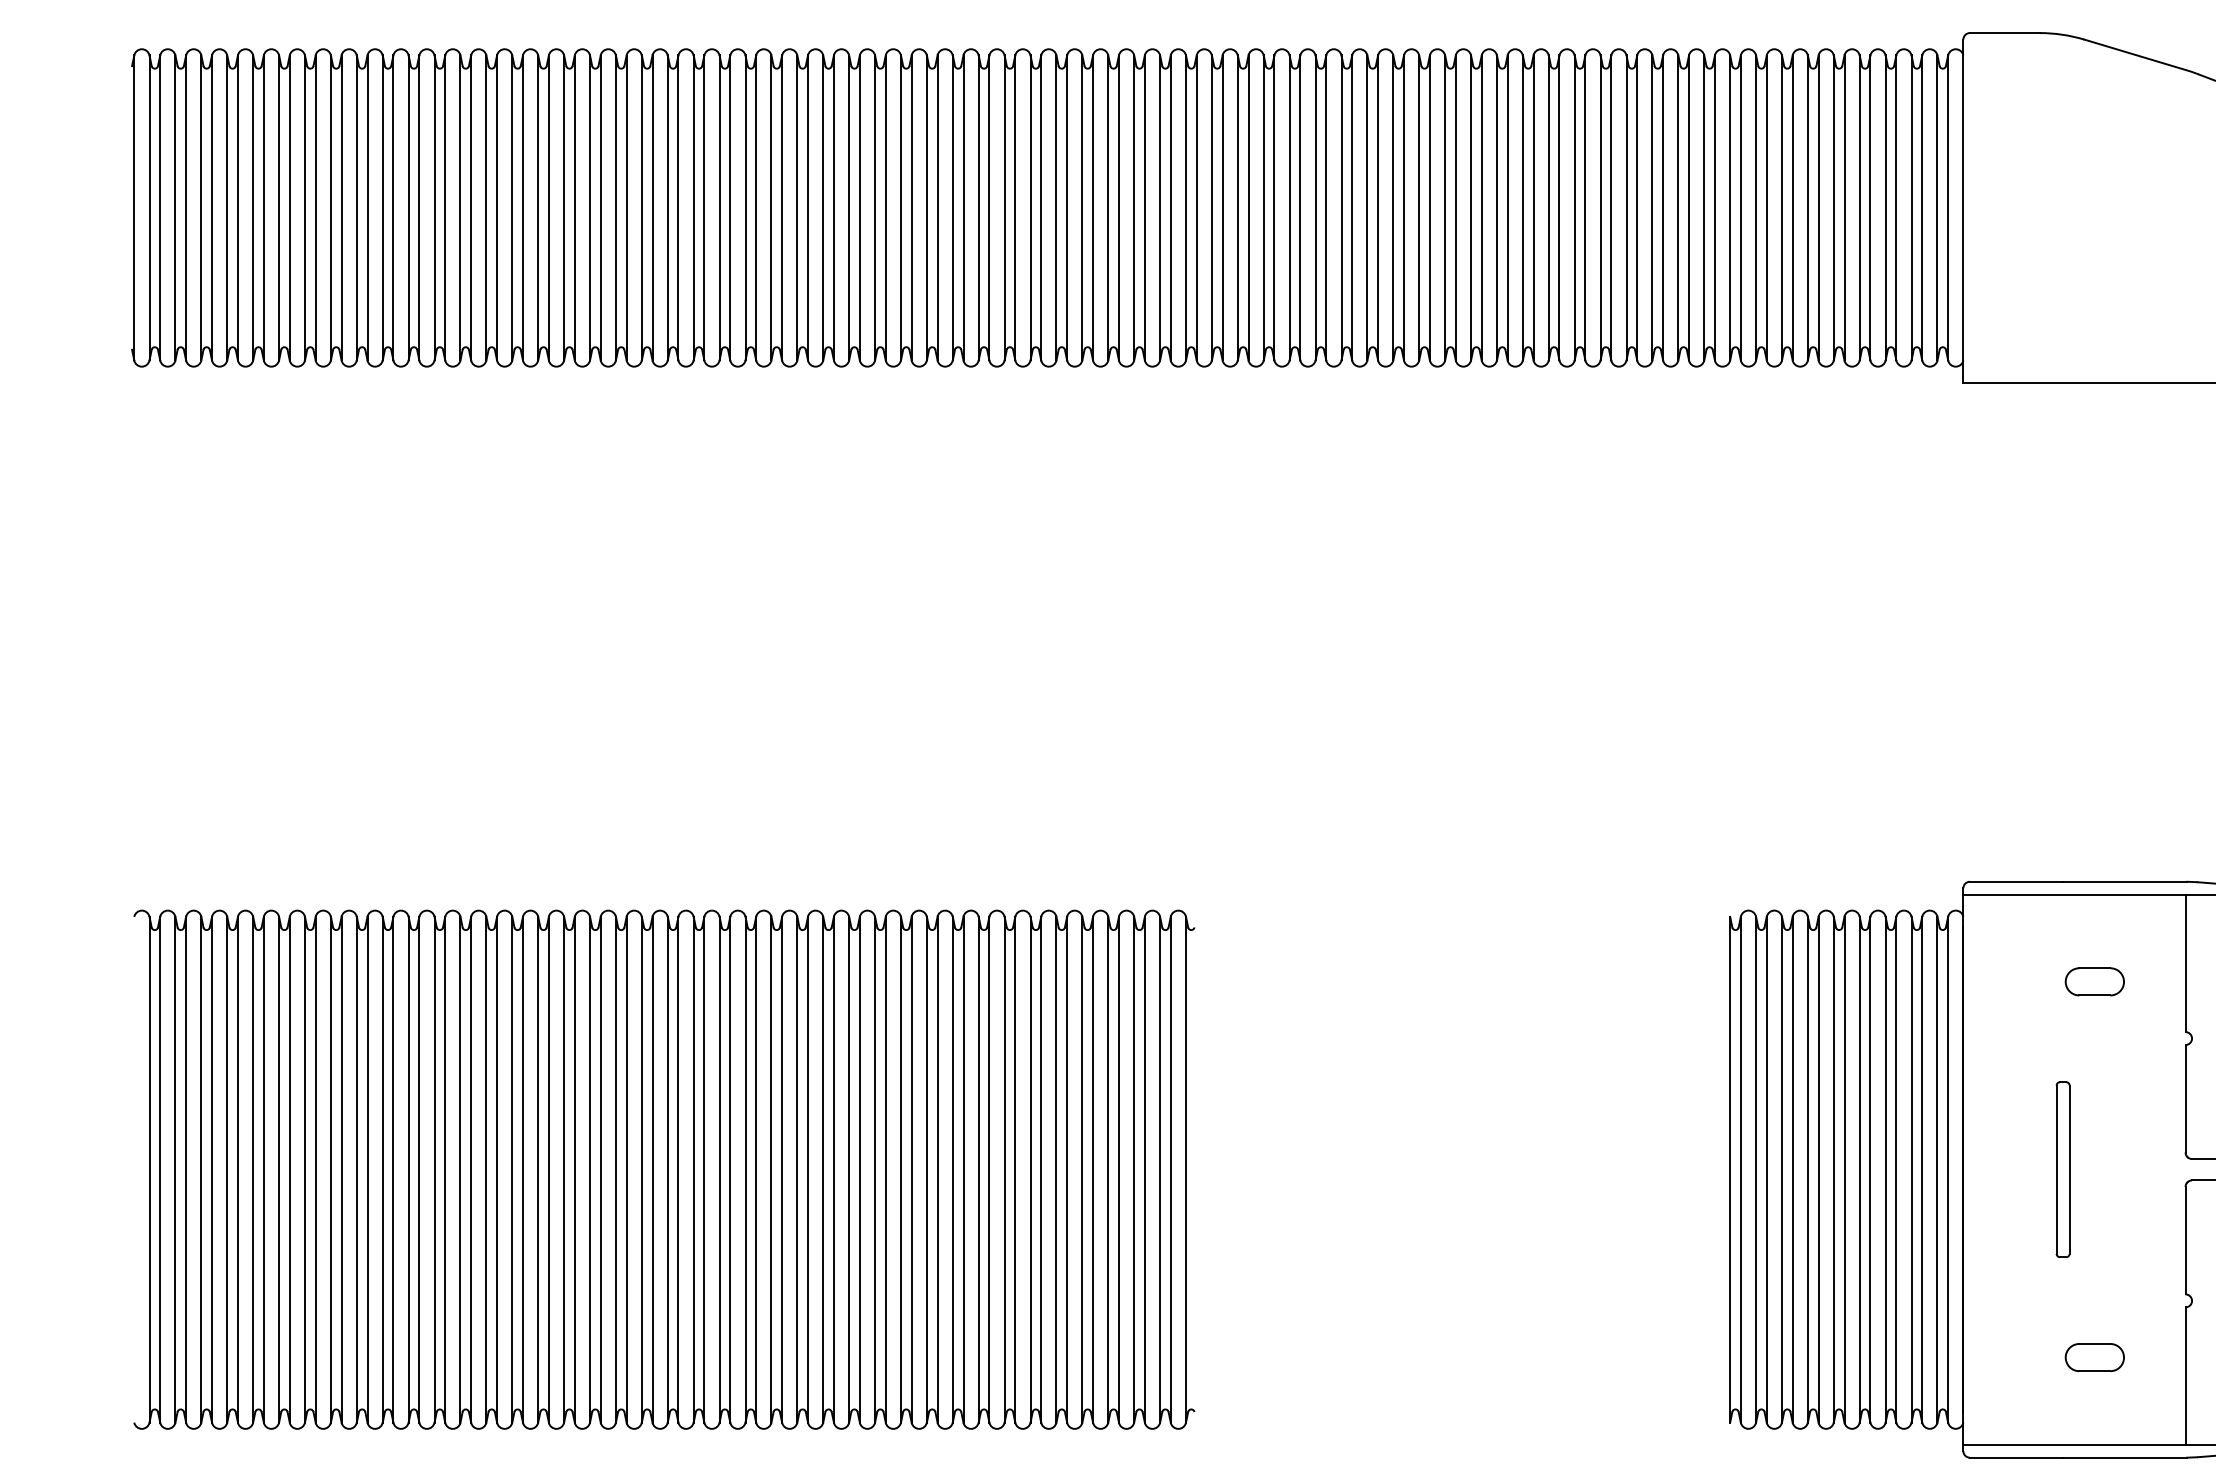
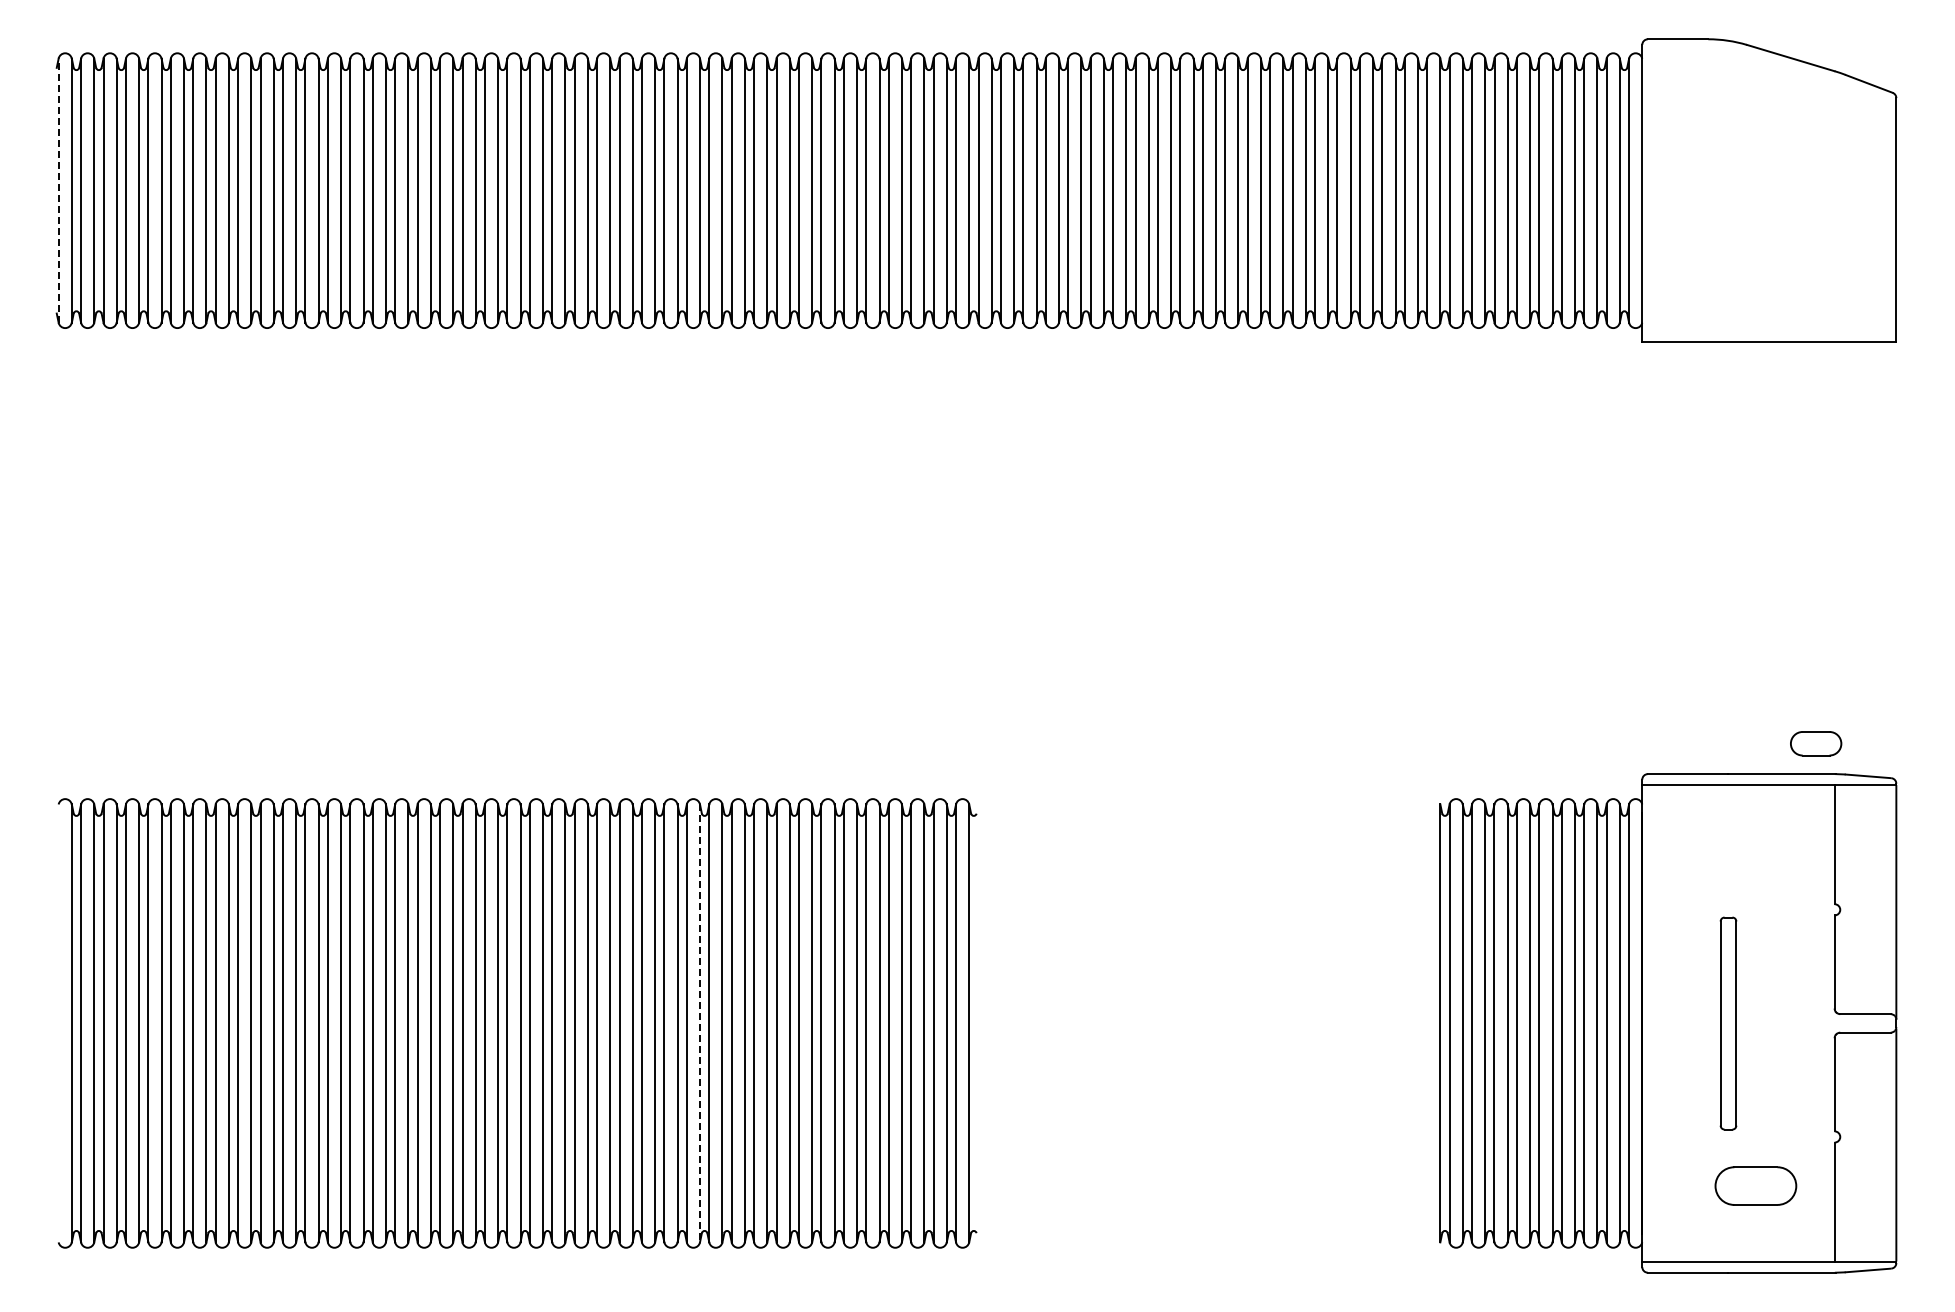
line: (134, 207) -> (58, 190), solid -> dashed
part: (2095, 981) -> (1816, 743), moved
part: (2062, 1168) -> (1728, 1022), size x1.4
line: (875, 1169) -> (700, 1023), solid -> dashed
part: (2095, 1356) -> (1756, 1185), size x1.6

